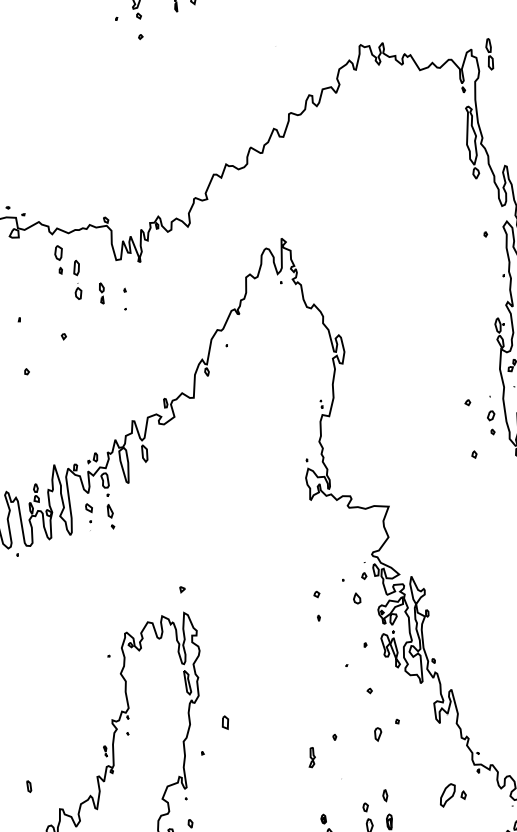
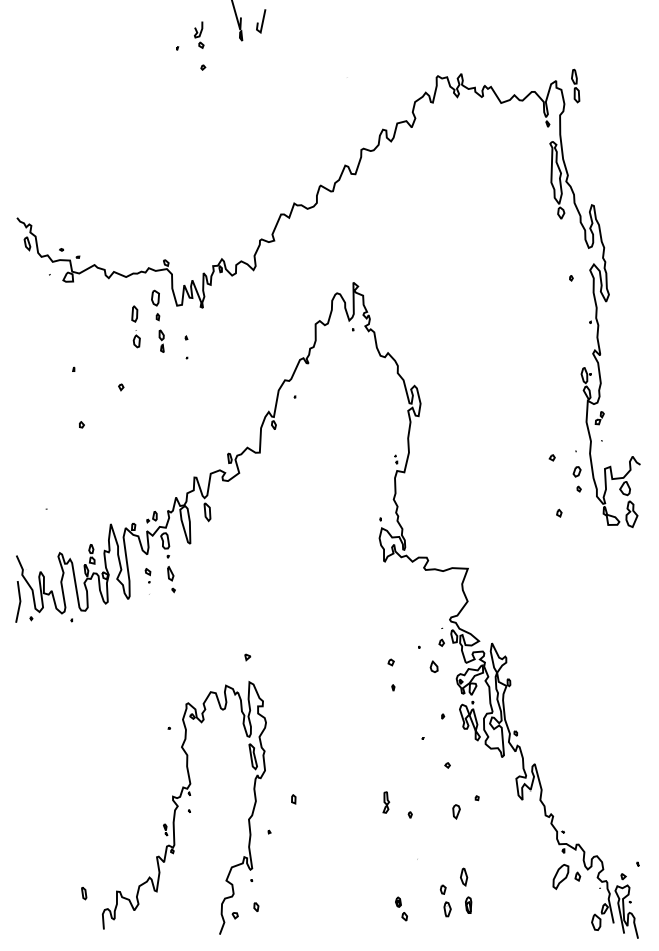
part: (58, 259) -> (155, 305), moved
part: (88, 512) -> (147, 575), size x0.71
part: (225, 722) -> (293, 799), size x0.62
part: (312, 757) -> (386, 802), moved
part: (29, 786) -> (84, 893), moved
part: (385, 795) -> (464, 876), size x1.43
part: (453, 795) -> (566, 876), moved

